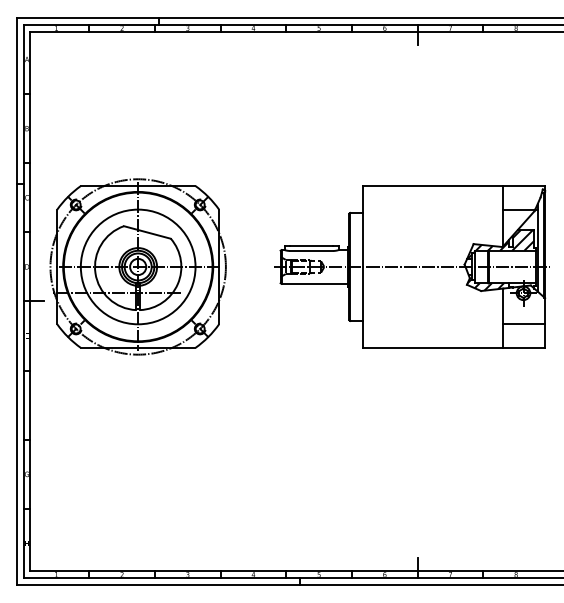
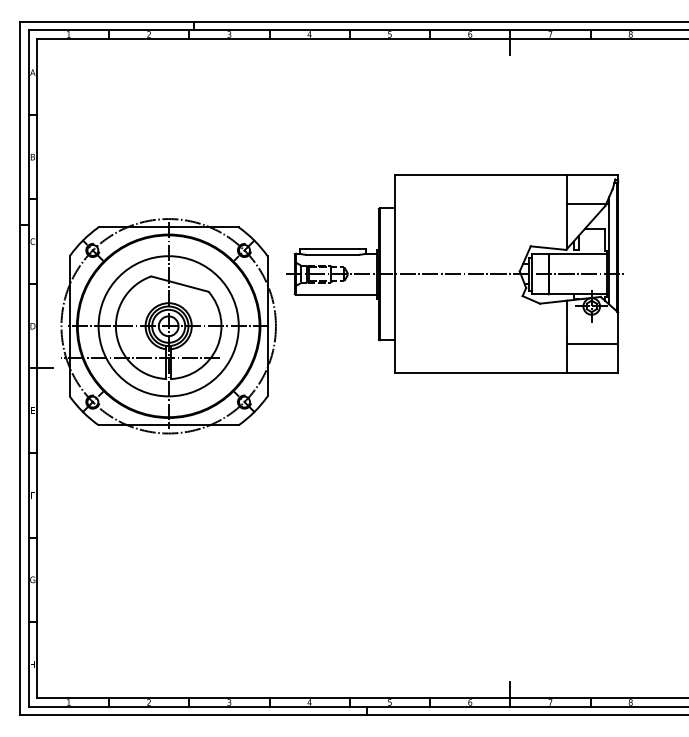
part: (411, 266) -> (454, 273), moved

